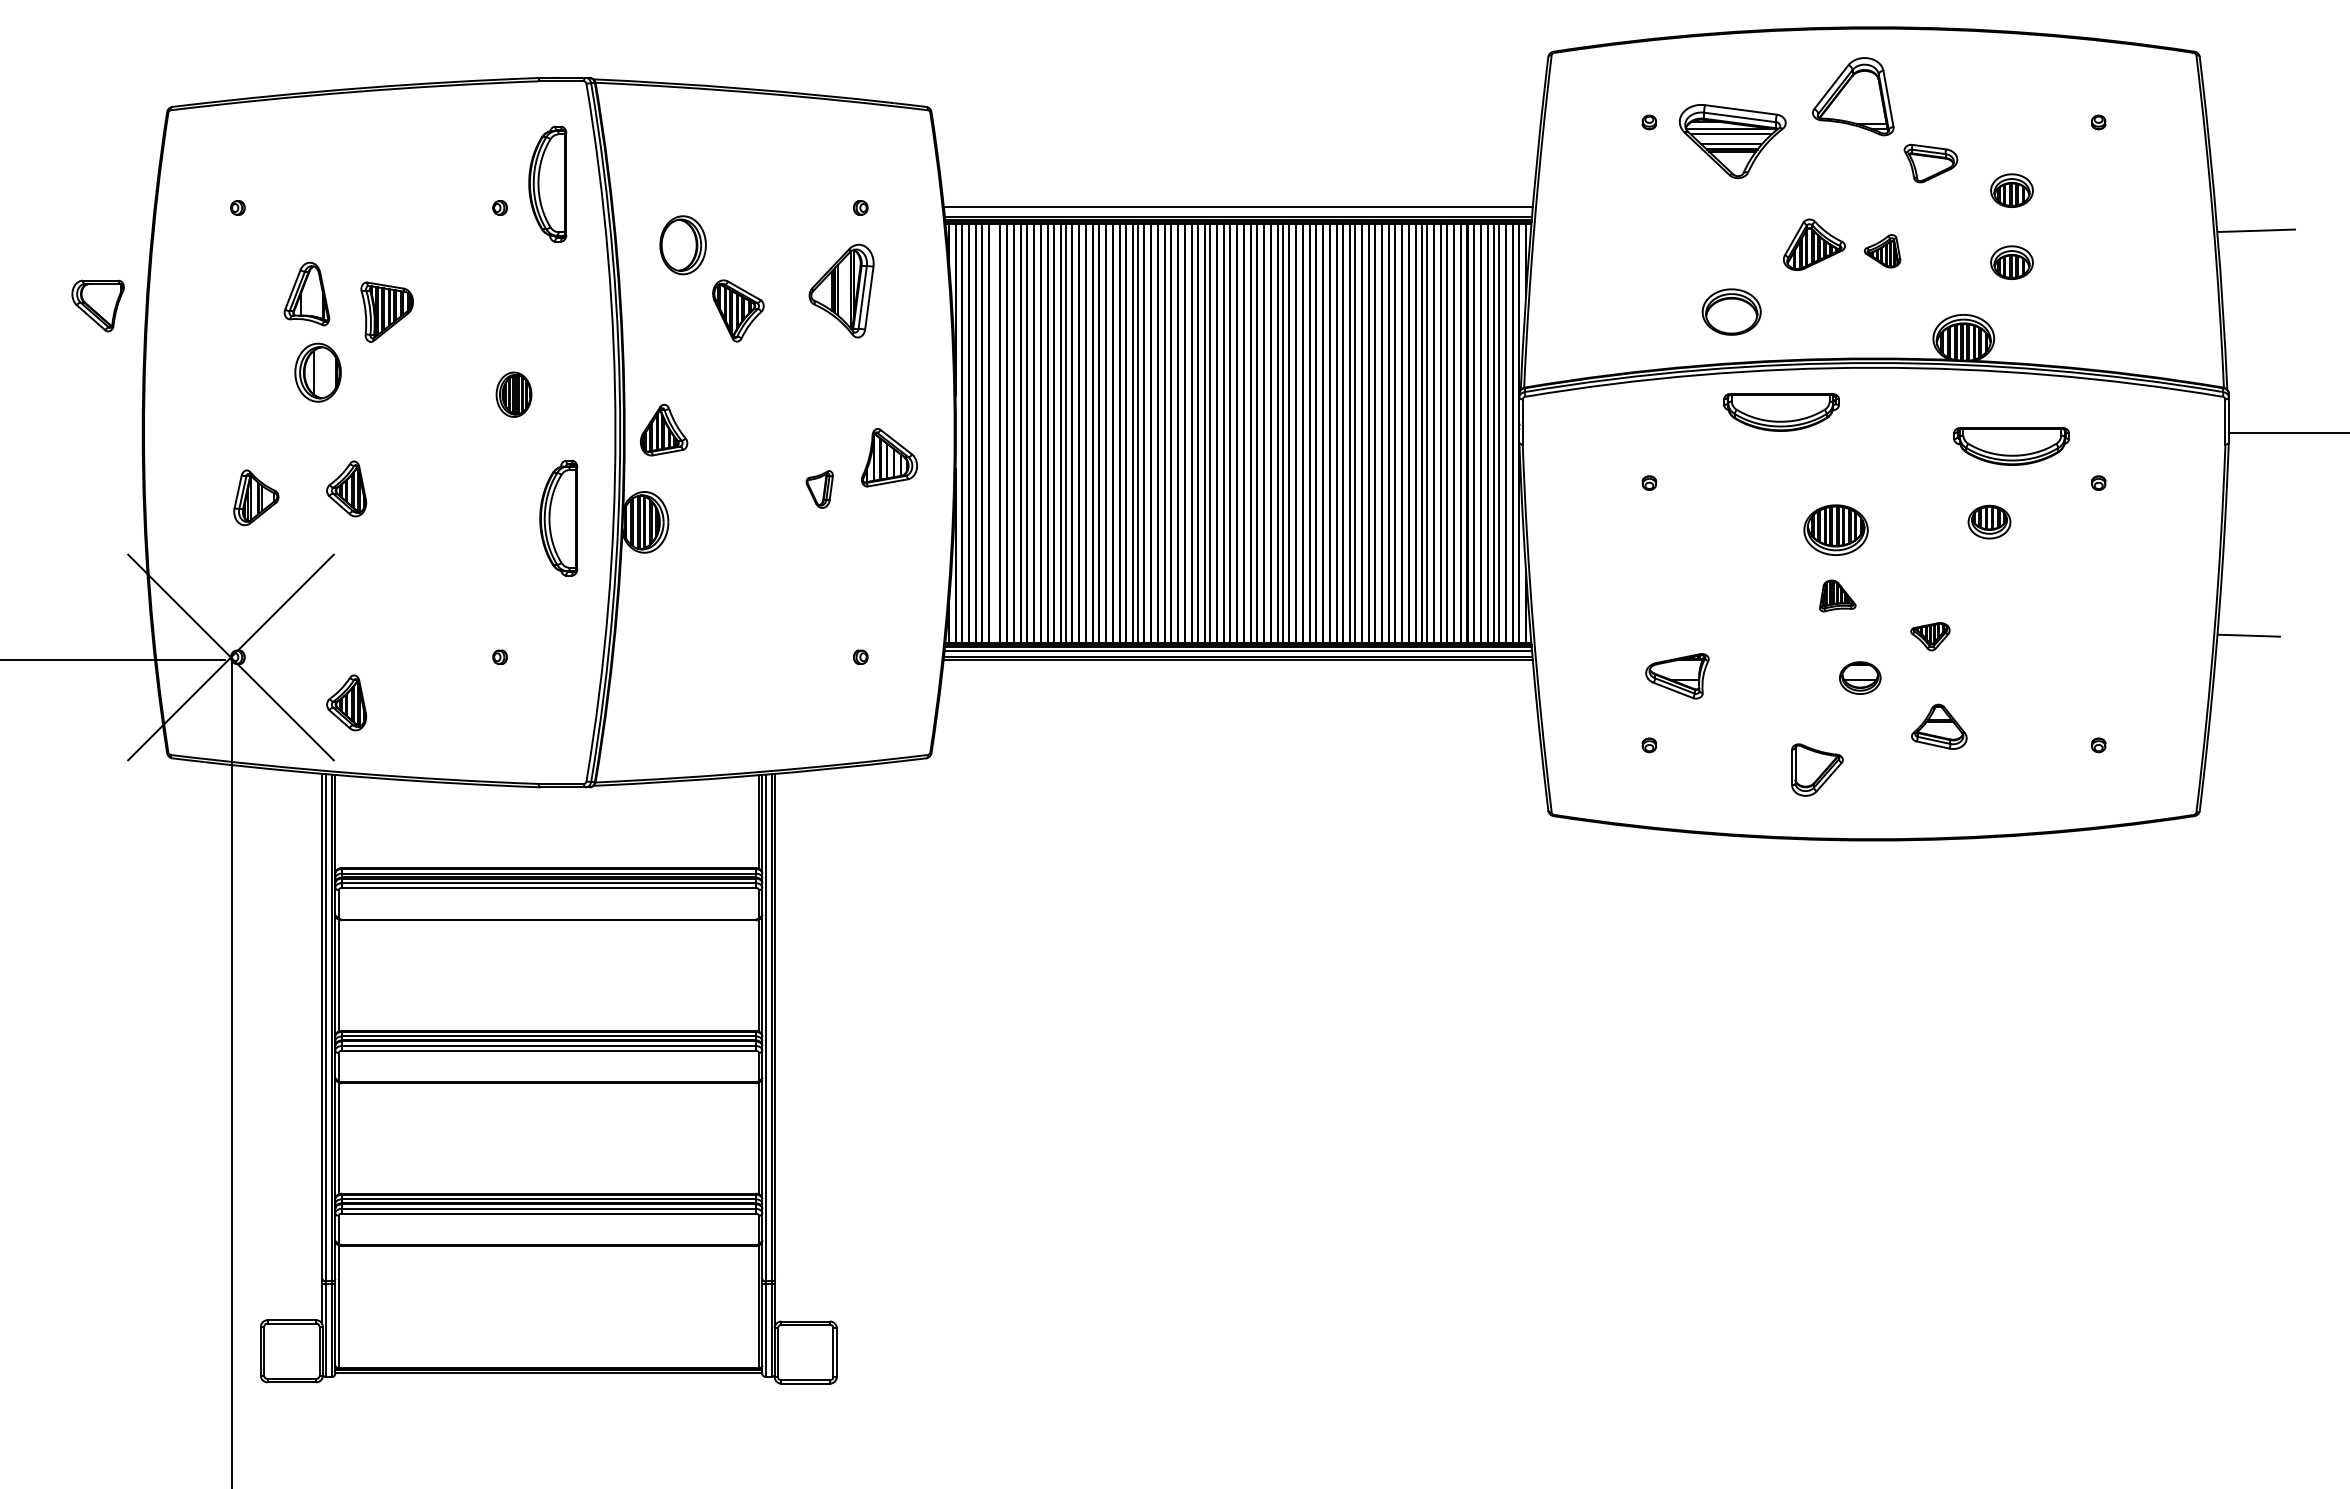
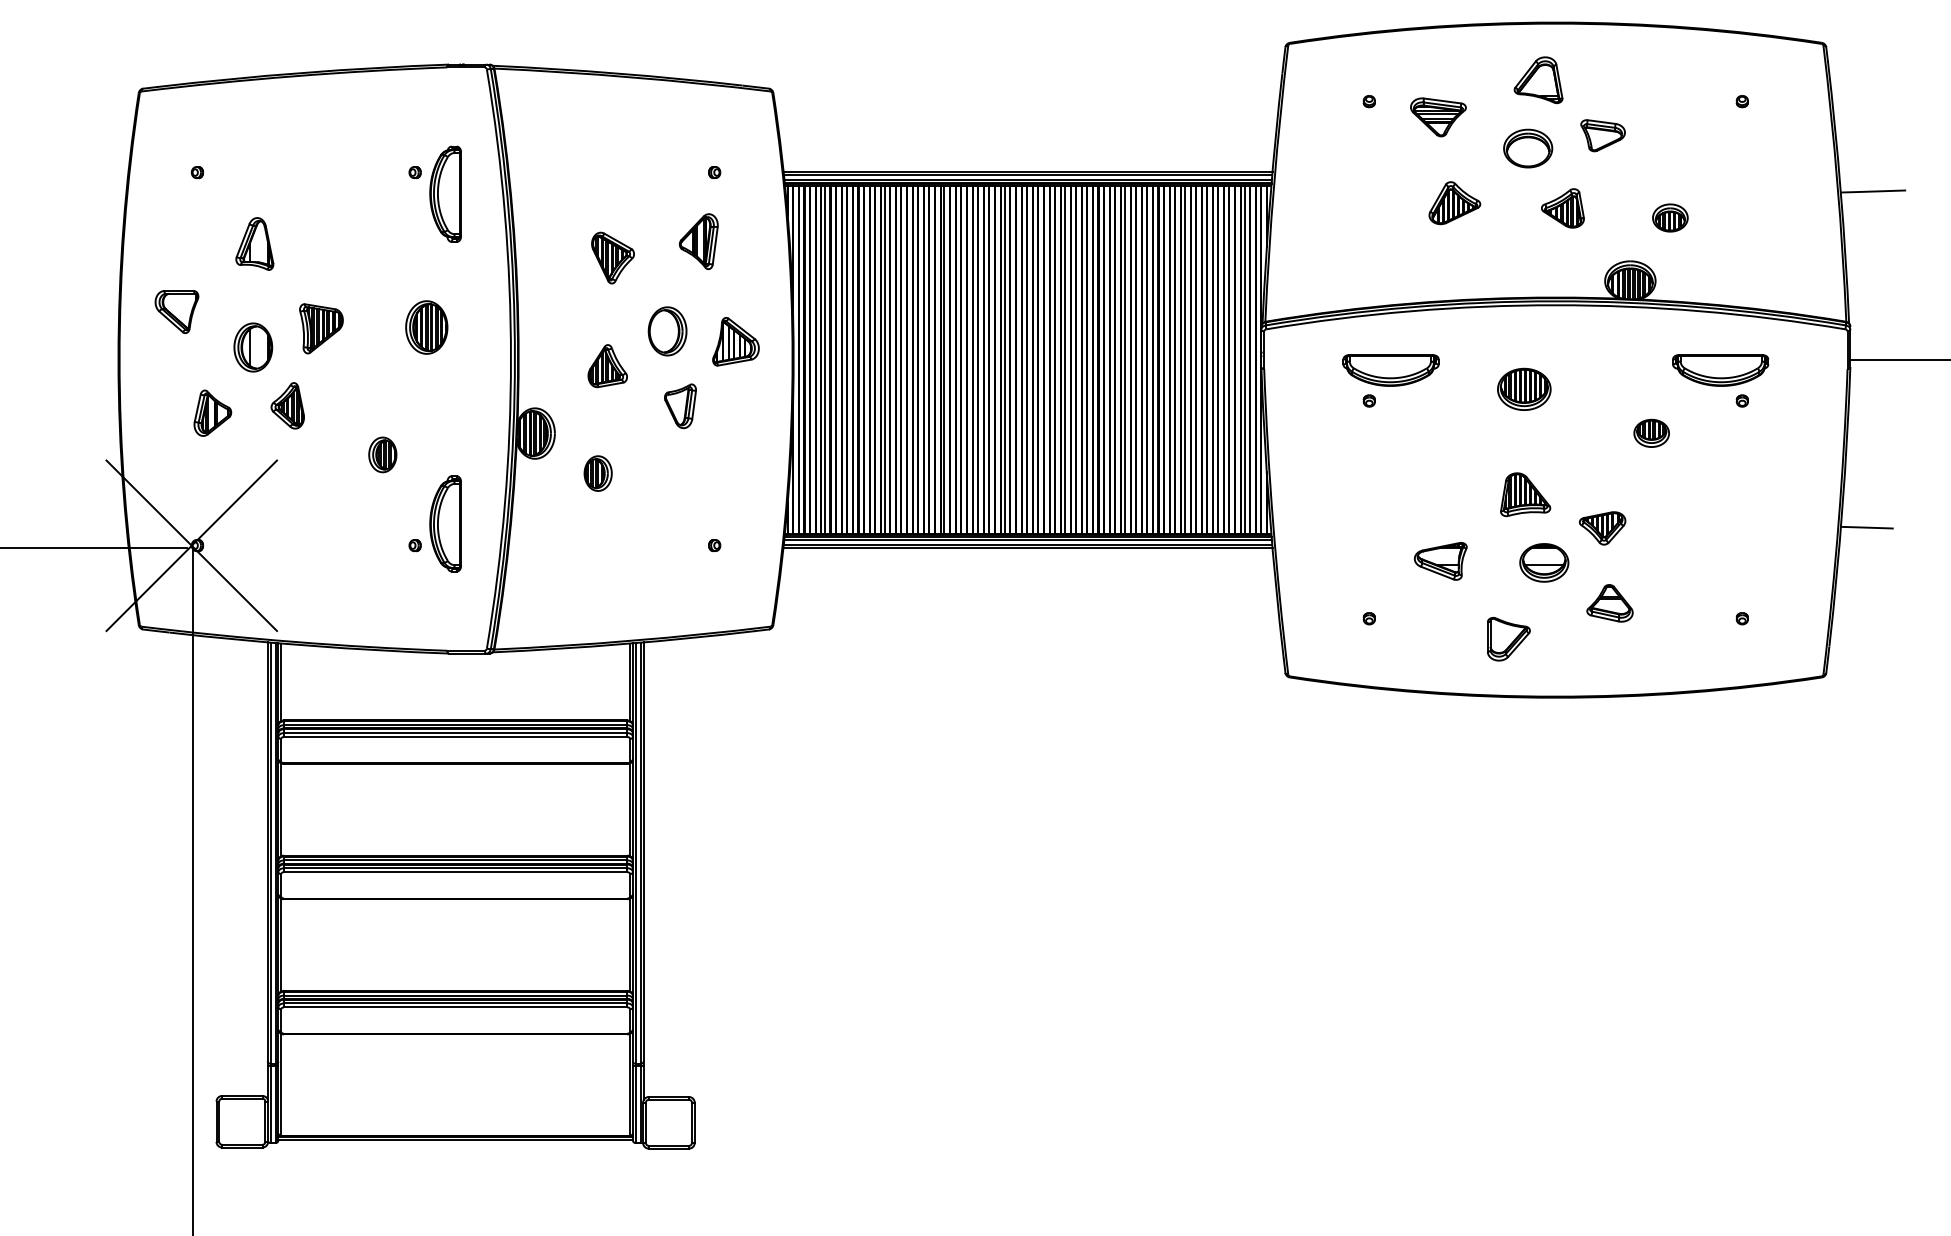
part: (1852, 96) -> (1537, 80), size x0.71
part: (1732, 141) -> (1438, 117), size x0.62
part: (547, 183) -> (445, 193), moved
part: (2011, 190) -> (1669, 158), removed
line: (1238, 210) -> (1028, 174), added
part: (1813, 244) -> (1454, 202), moved
part: (682, 245) -> (667, 331), moved
part: (1882, 251) -> (1562, 208), size x1.43
part: (841, 291) -> (698, 241), size x0.71
part: (97, 305) -> (176, 311), moved
part: (386, 311) -> (320, 328), moved
part: (1731, 311) -> (1527, 148), moved
part: (317, 372) -> (252, 347), moved
part: (513, 394) -> (426, 327), size x1.43
part: (1781, 412) -> (1391, 370), moved
part: (664, 429) -> (608, 365), moved
line: (993, 433) -> (824, 359), added
part: (2011, 446) -> (1720, 370), moved
part: (889, 457) -> (735, 341), moved
part: (819, 489) -> (680, 406), size x1.43
part: (558, 517) -> (445, 523), moved
part: (1835, 529) -> (1523, 388), moved
part: (460, 547) -> (382, 454), added
part: (720, 570) -> (598, 473), added
part: (1837, 595) -> (1525, 494), size x1.67
part: (1930, 636) -> (1602, 528), size x1.43
part: (1677, 676) -> (1440, 561), moved
part: (1860, 677) -> (1544, 562), size x1.43
part: (346, 702) -> (287, 583), removed
line: (338, 821) -> (281, 681), added

